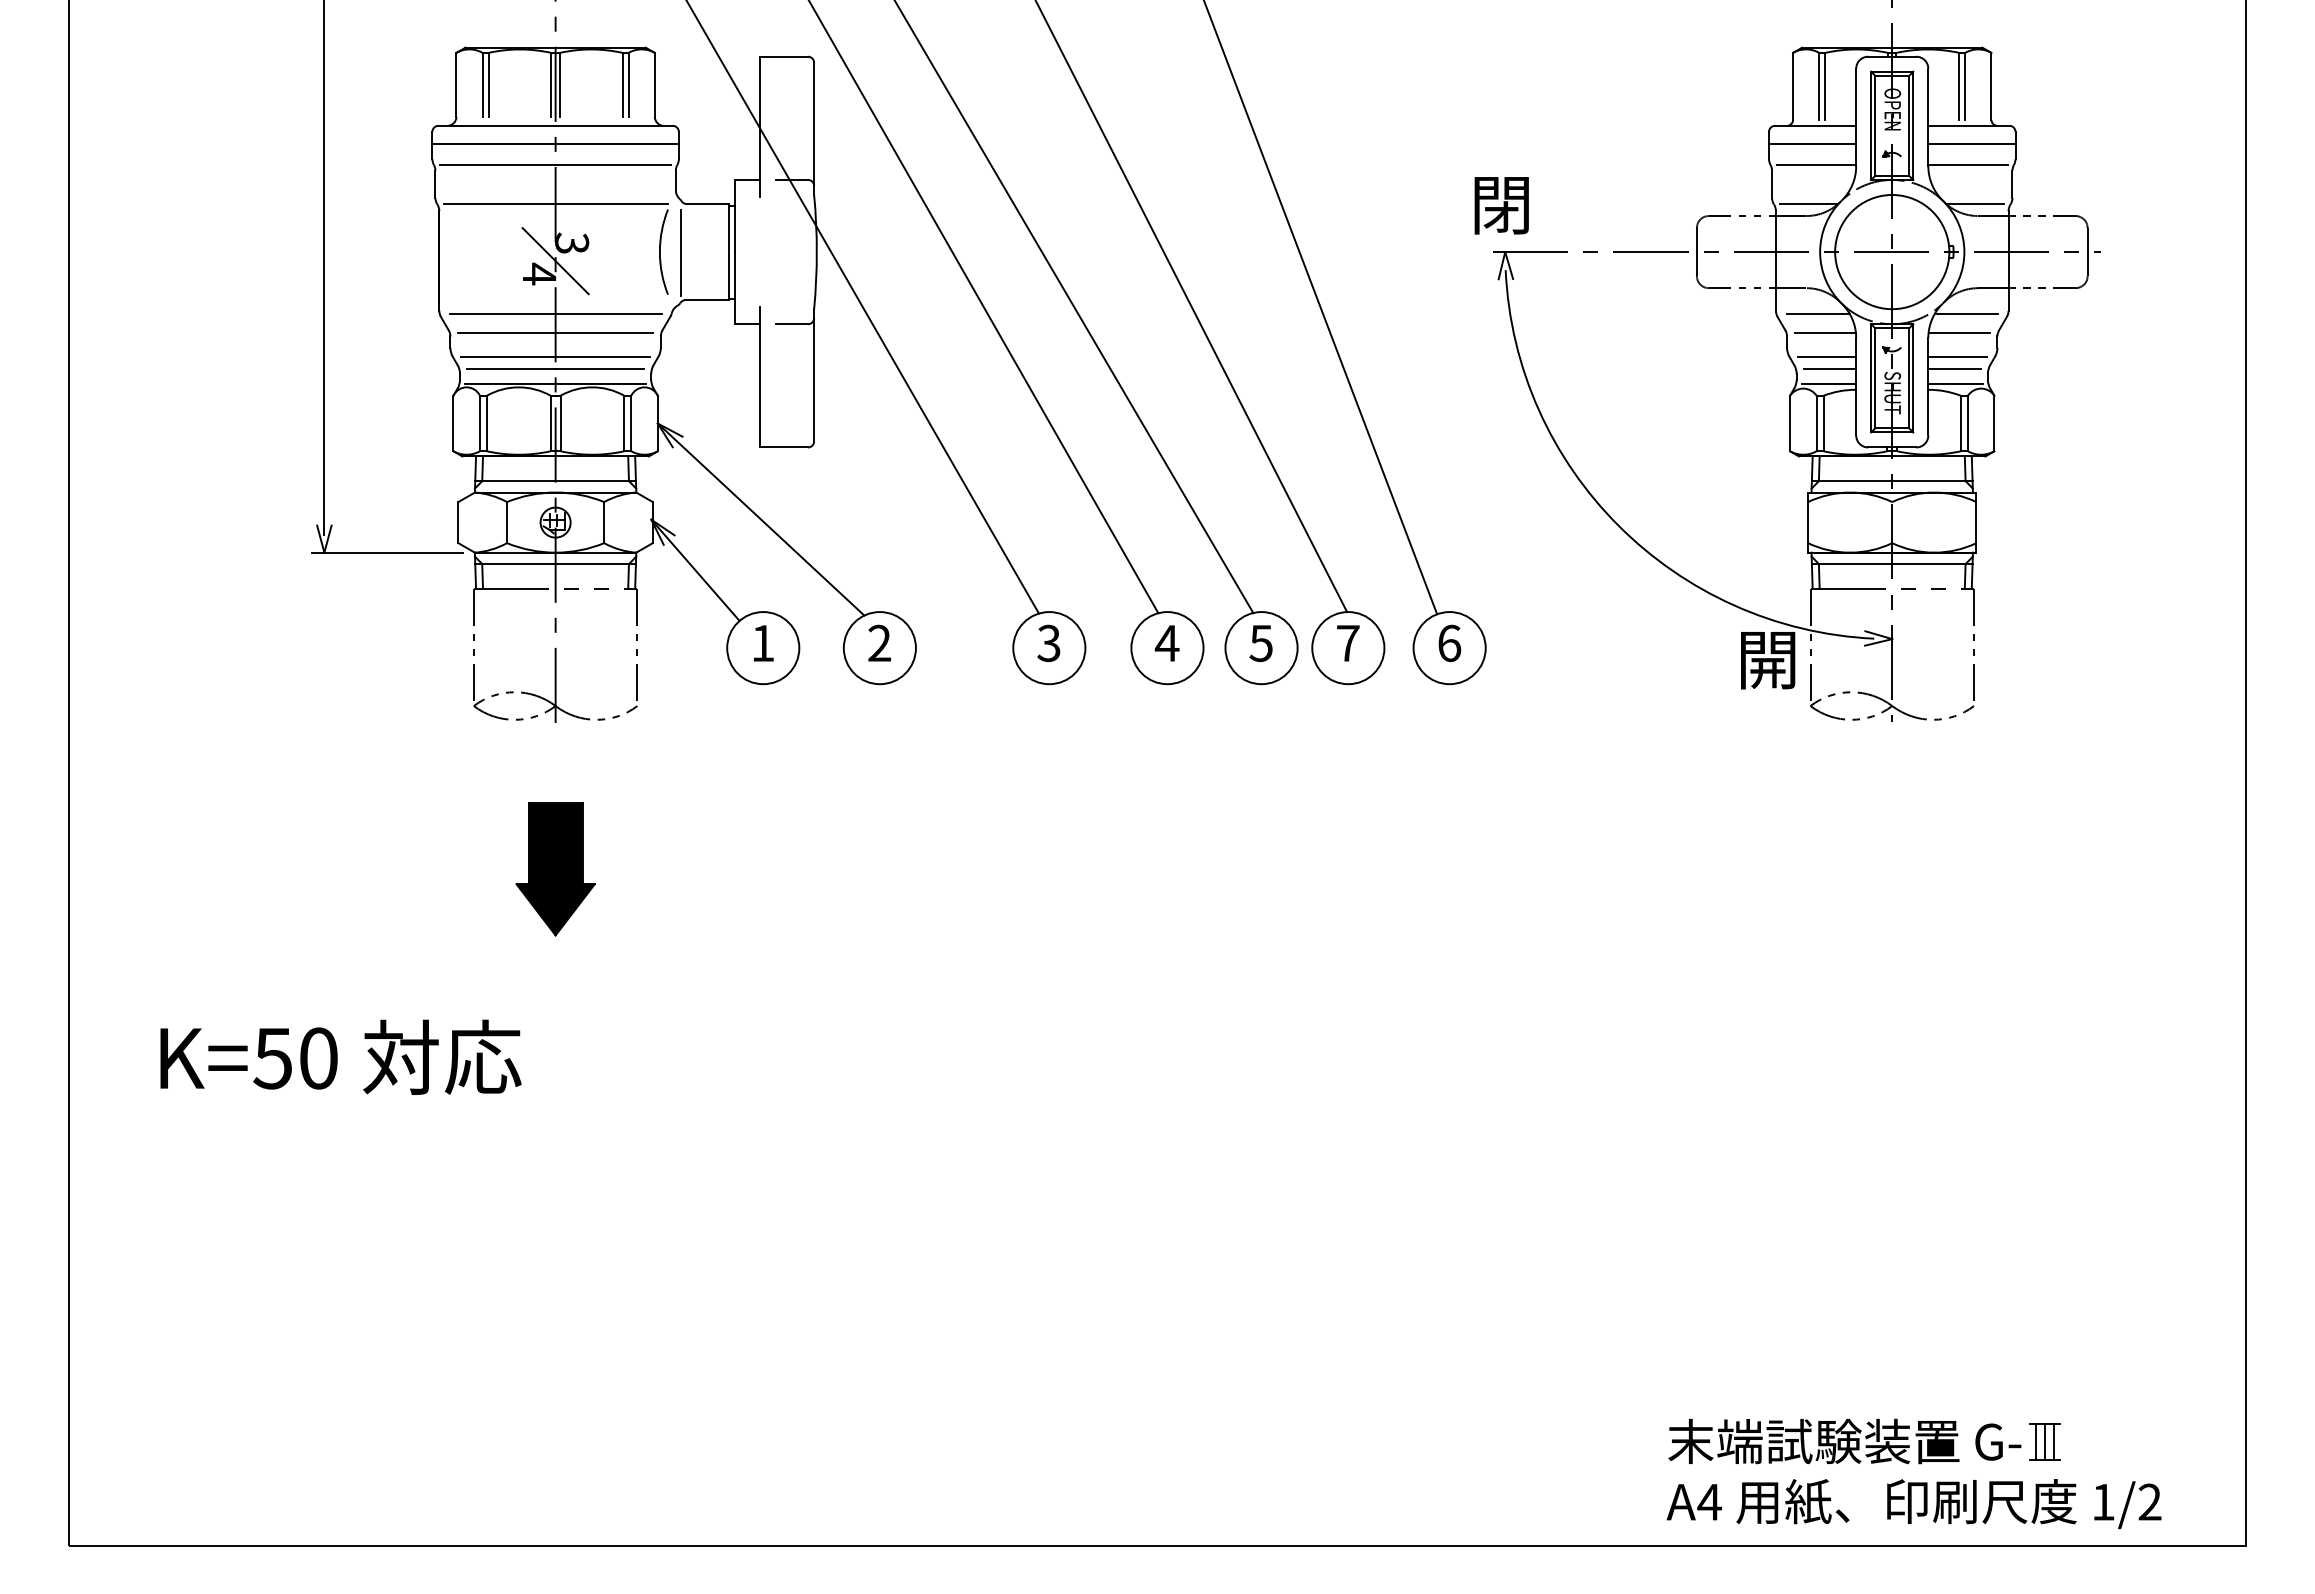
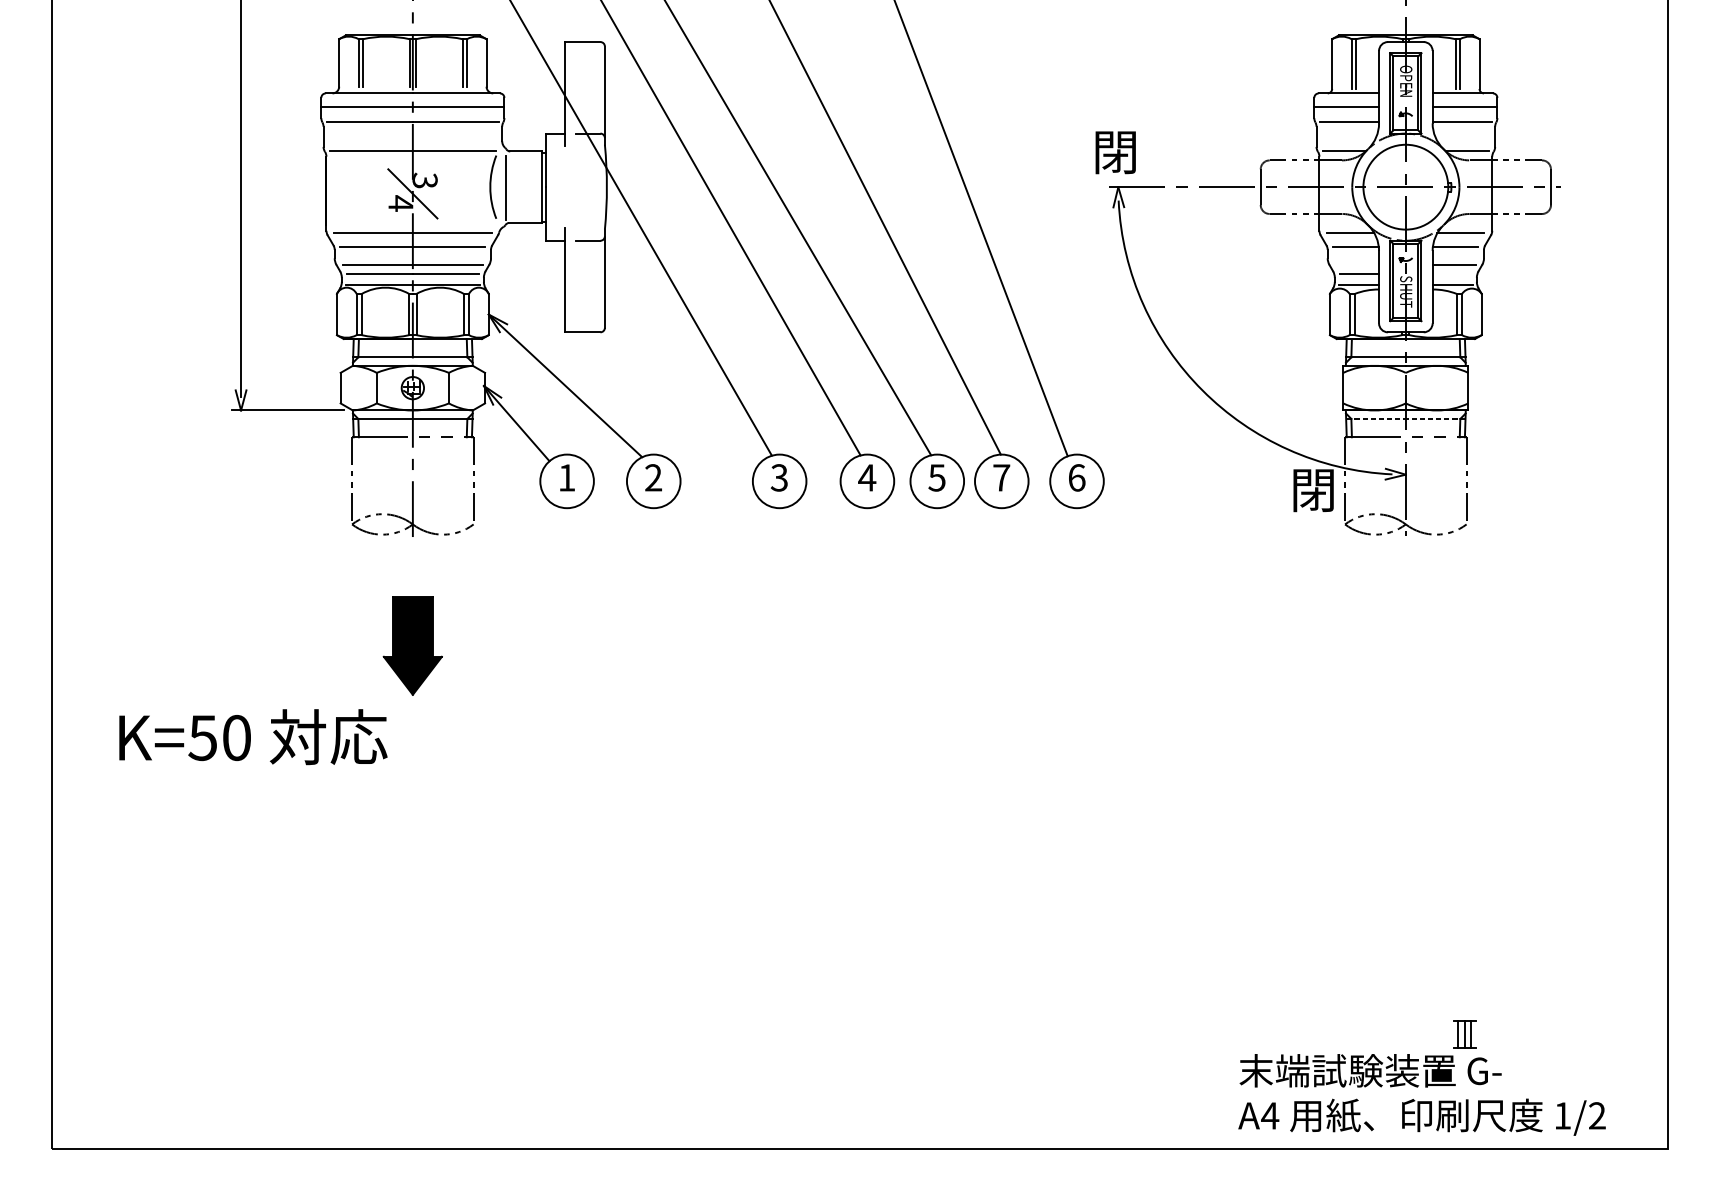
line: (1826, 357) -> (1357, 265), removed
line: (1954, 369) -> (1452, 274), removed
line: (1892, 564) -> (1406, 419), solid -> dashed
text: (1767, 662) -> (1313, 492), 開 -> 閉
text: (340, 1056) -> (253, 736), moved
part: (2044, 1441) -> (1464, 1033), moved

